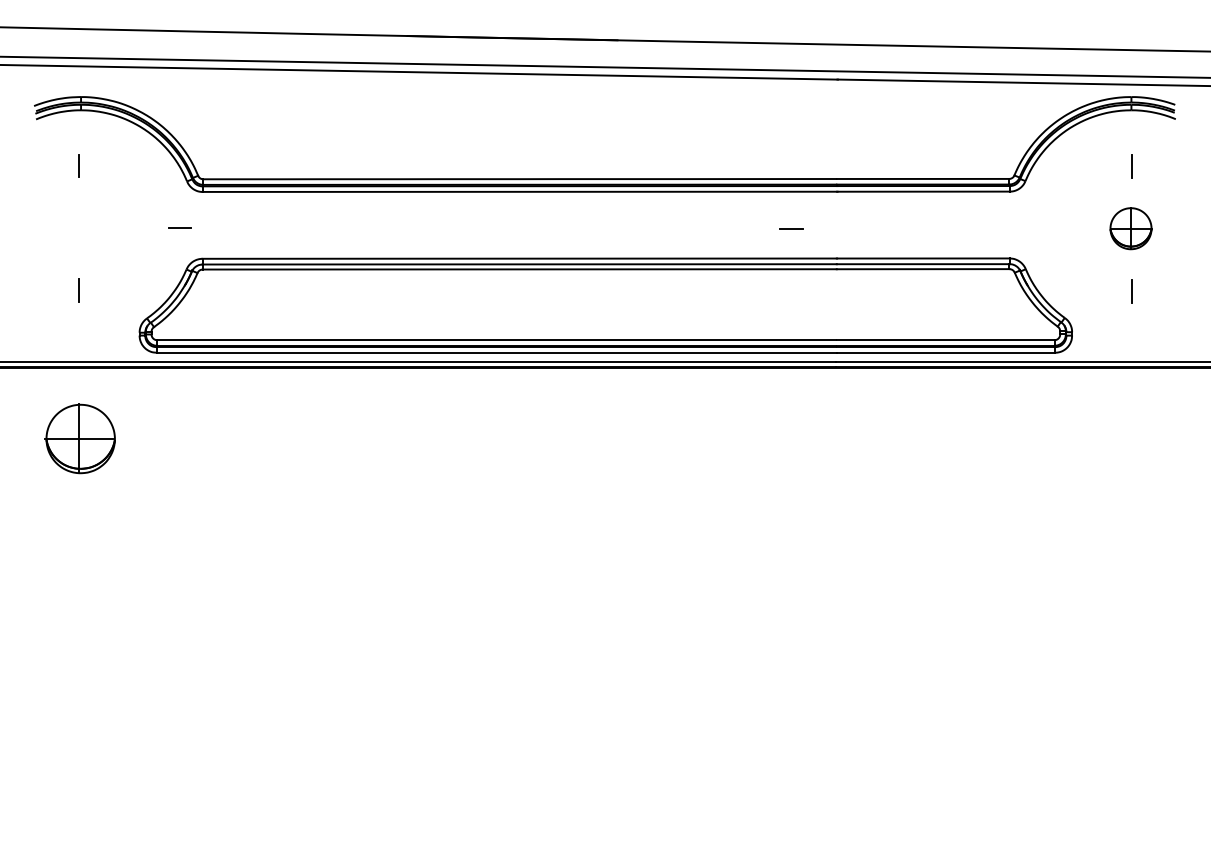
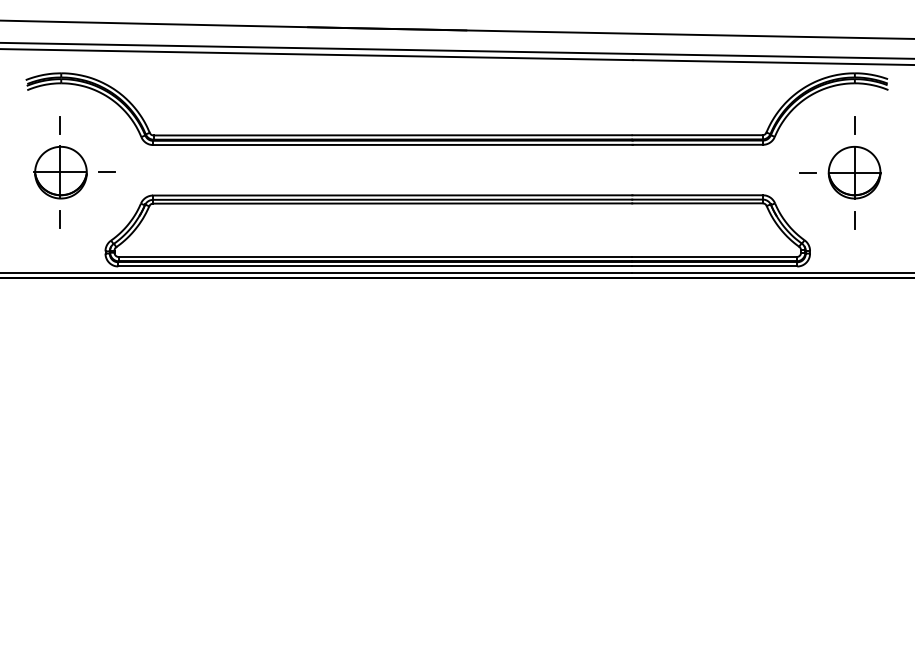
line: (179, 226) -> (106, 171), moved
line: (790, 228) -> (807, 172), moved
part: (1130, 228) -> (854, 172), size x1.67
part: (80, 438) -> (60, 172), moved

